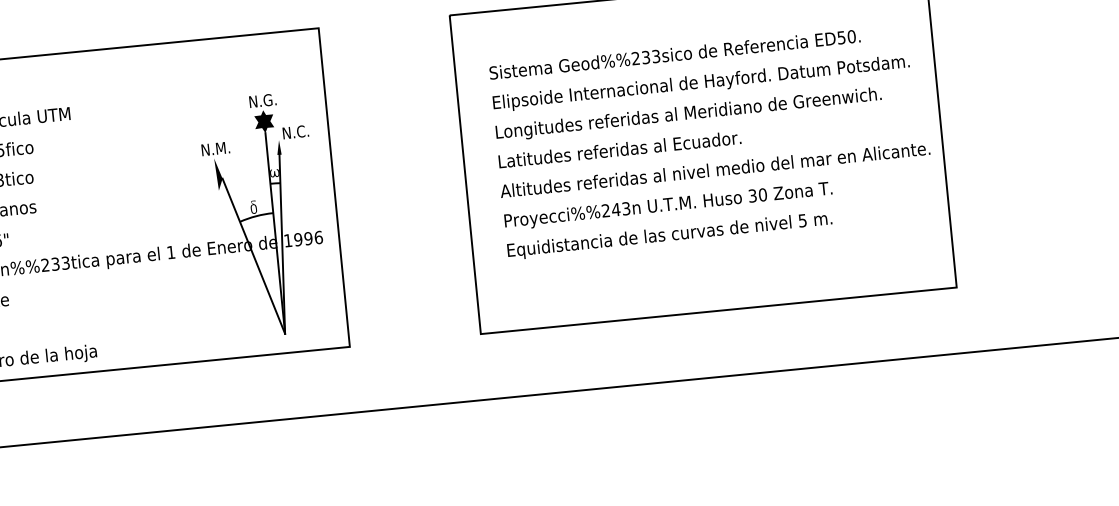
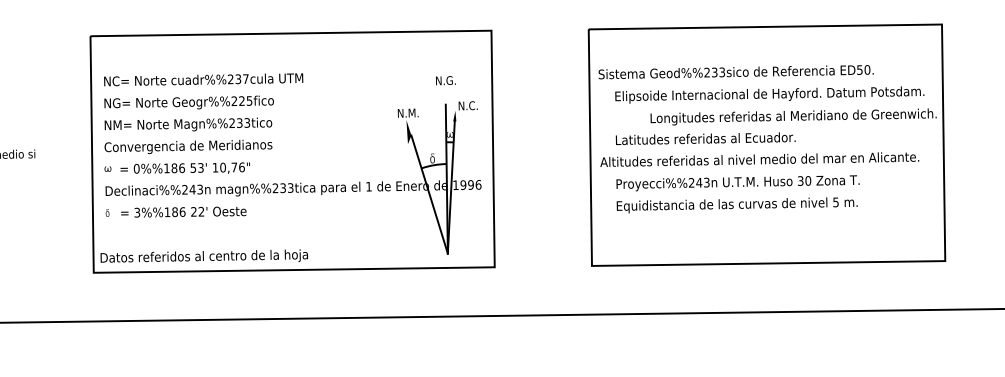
text: (674, 55) -> (735, 72), moved
text: (688, 113) -> (793, 116), moved
fill: (264, 120) -> (445, 95), removed
text: (714, 169) -> (759, 159), moved

